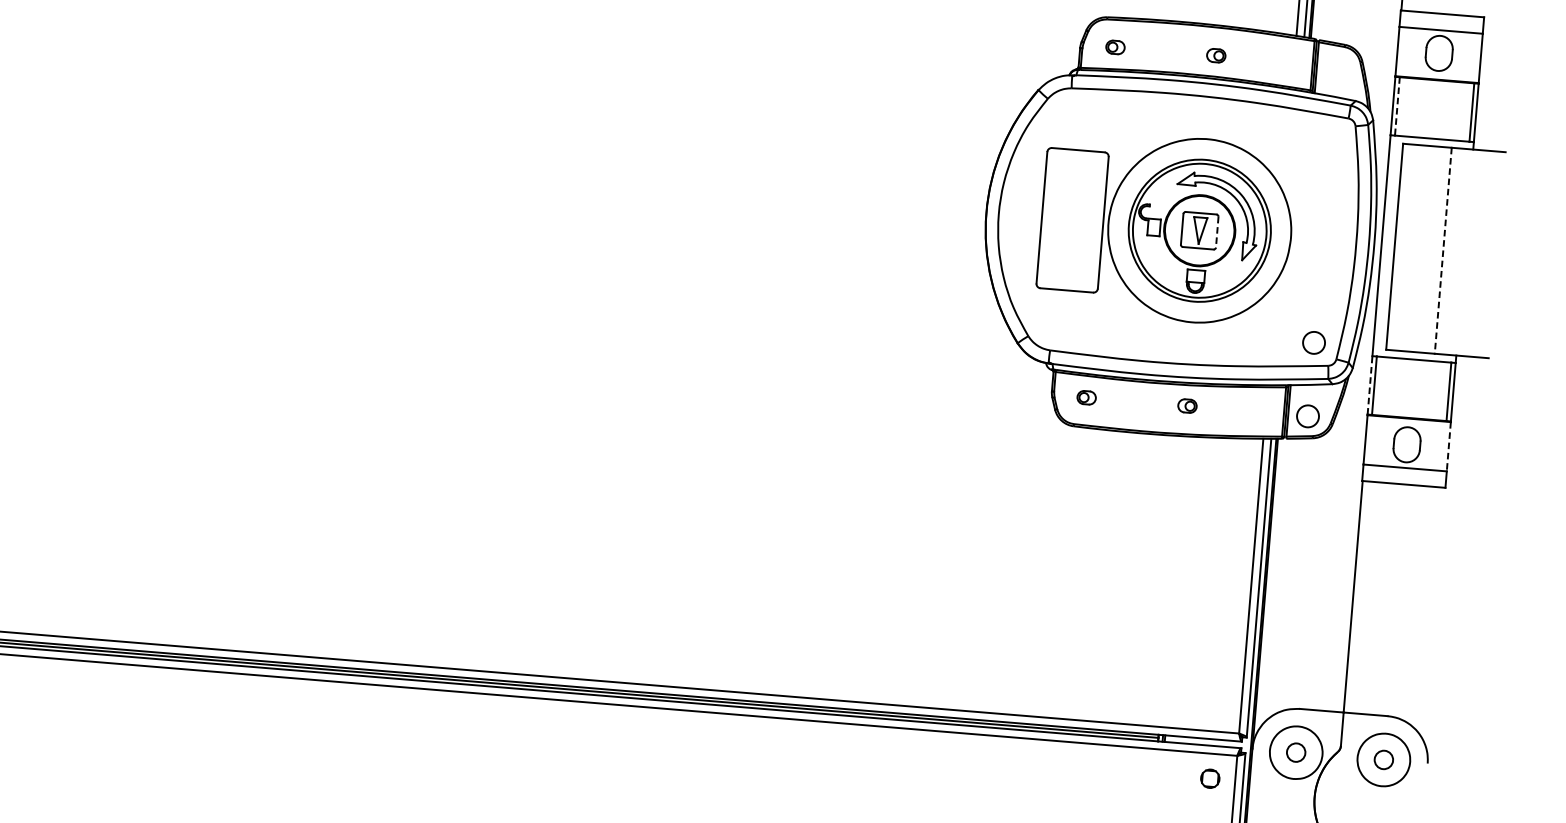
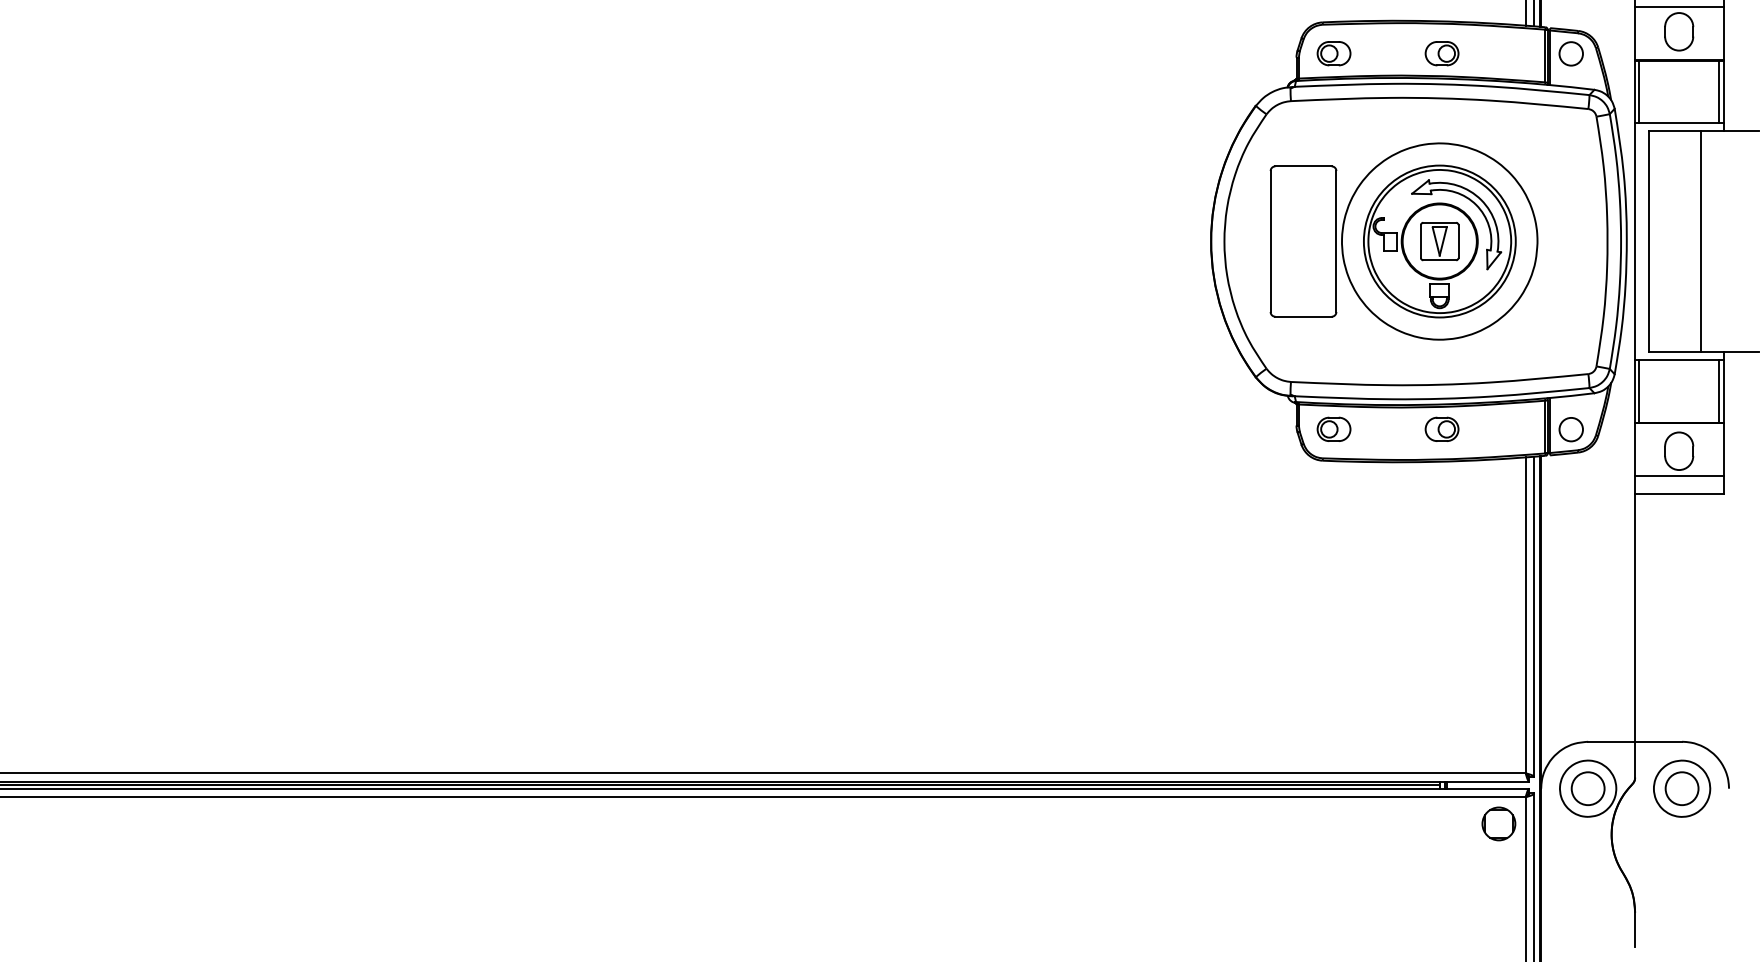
part: (1115, 47) -> (1333, 53), size x1.67
part: (1215, 55) -> (1441, 53), size x1.67
line: (1397, 107) -> (1639, 92), dashed -> solid
line: (1217, 233) -> (1458, 242), dashed -> solid
line: (1442, 251) -> (1700, 242), dashed -> solid
circle: (1313, 342) -> (1570, 53), moved
line: (1370, 384) -> (1634, 390), dashed -> solid
part: (1086, 397) -> (1333, 428), size x1.67
part: (1187, 405) -> (1441, 428), size x1.67
line: (1448, 447) -> (1723, 450), dashed -> solid
circle: (1295, 752) -> (1587, 788), size x1.67
circle: (1383, 759) -> (1681, 788), size x1.67
part: (1209, 778) -> (1498, 823), size x1.67

